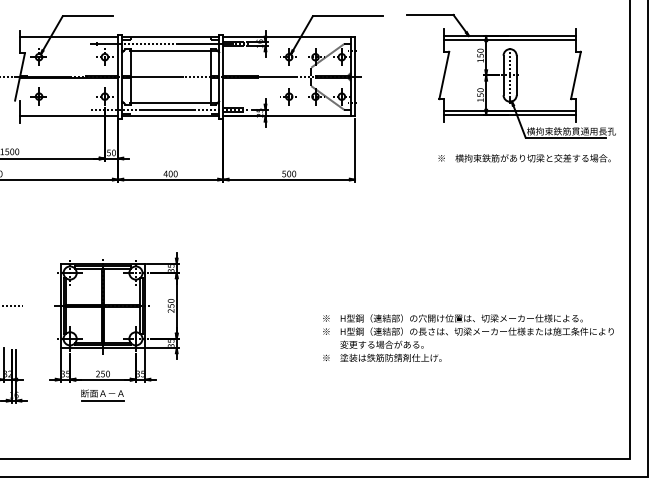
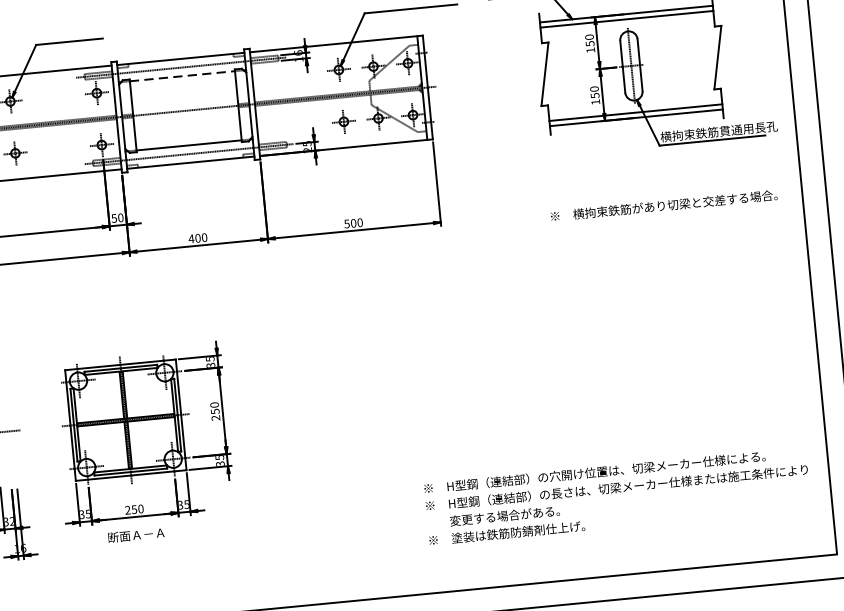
line: (171, 50) -> (183, 76), solid -> dashed
text: (524, 158) -> (663, 206), moved
text: (468, 337) -> (617, 495), moved
line: (102, 400) -> (137, 544), removed

